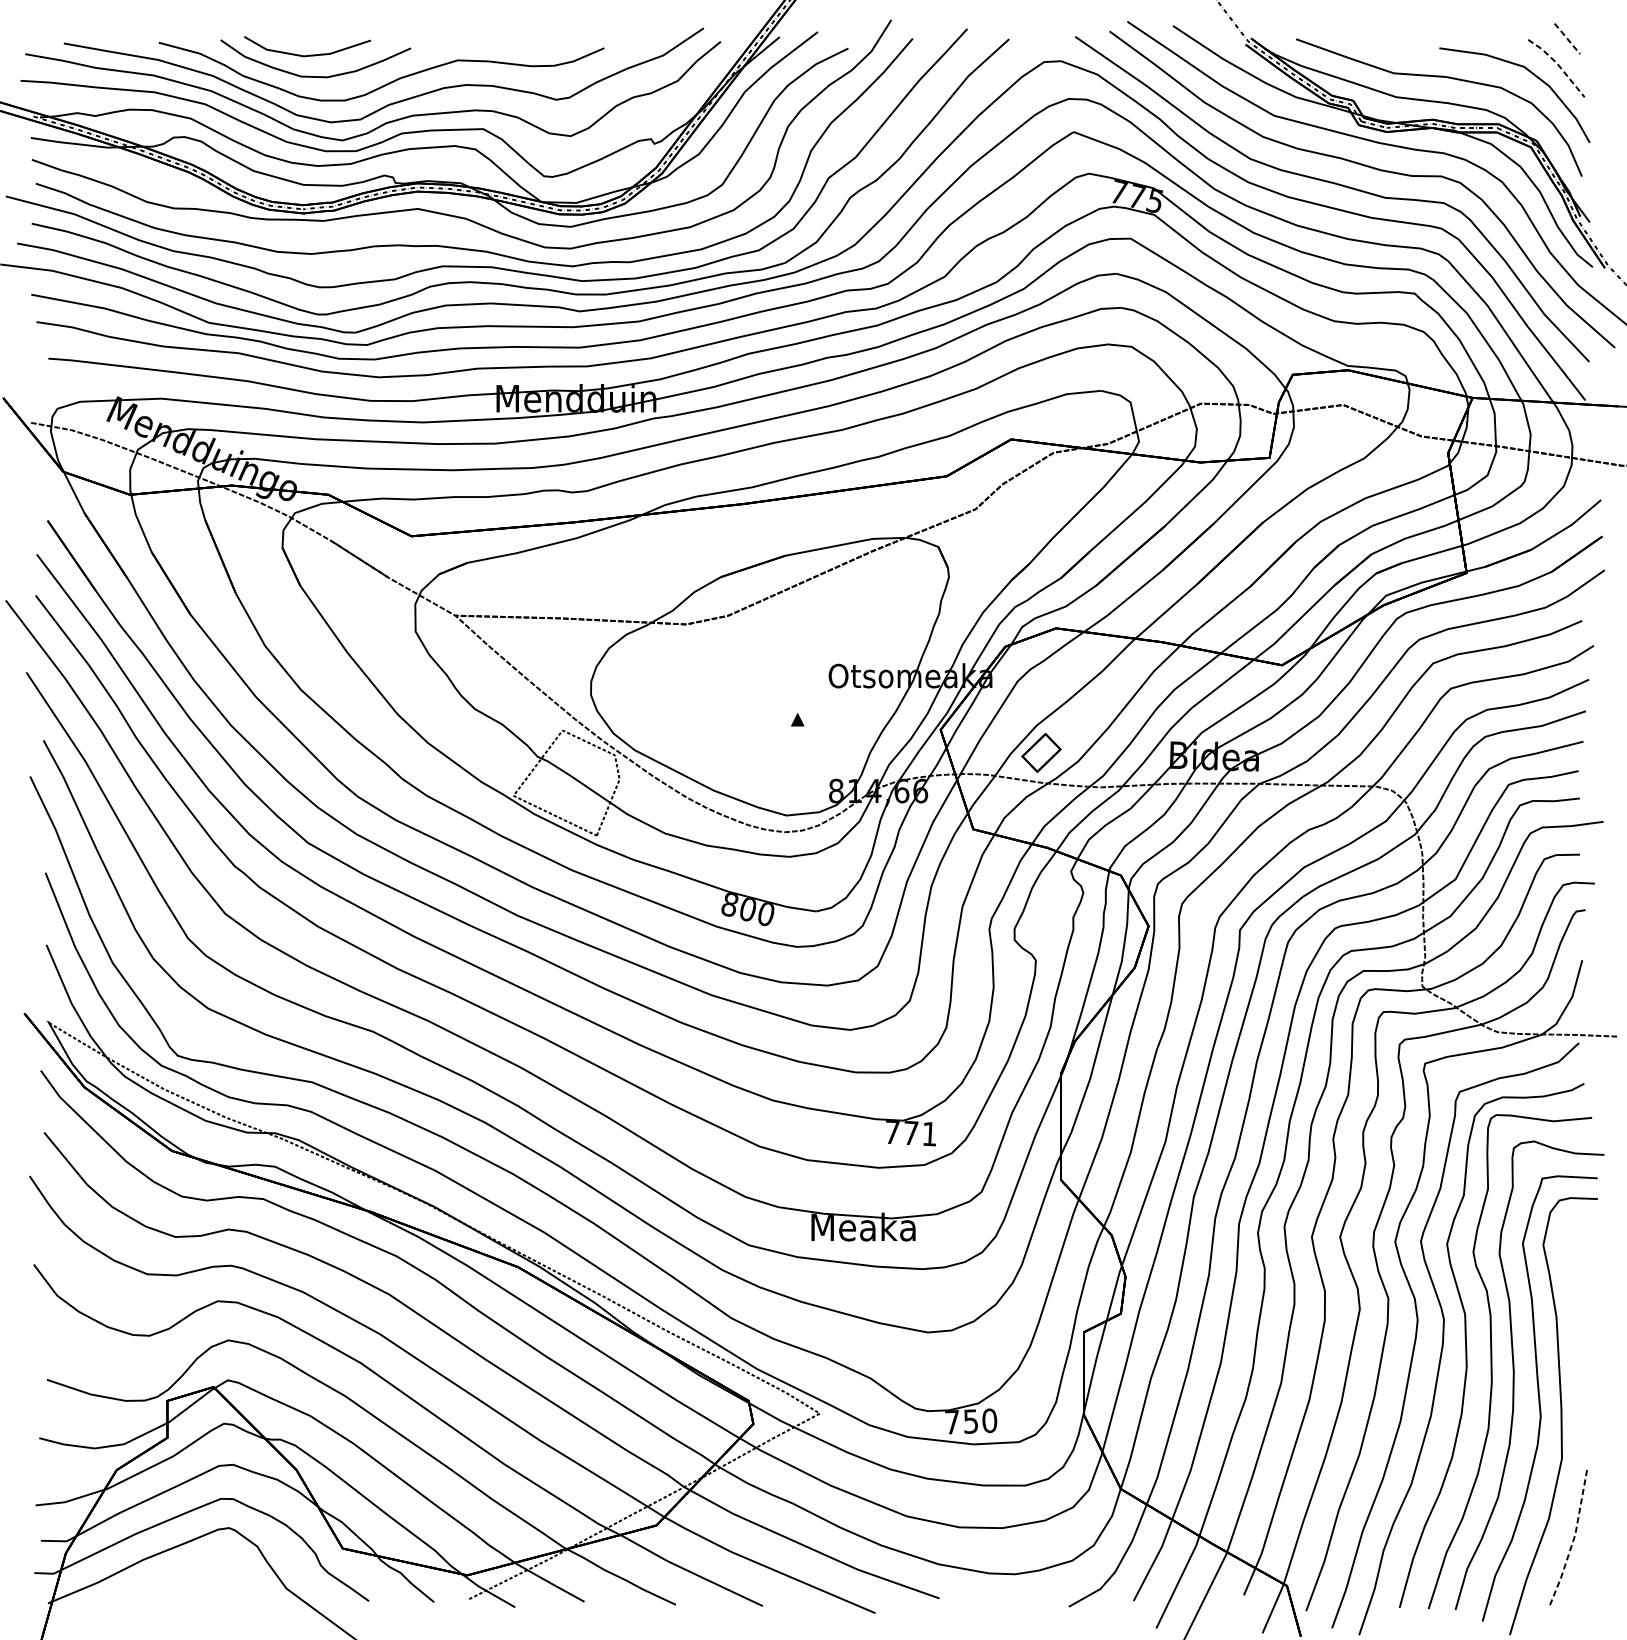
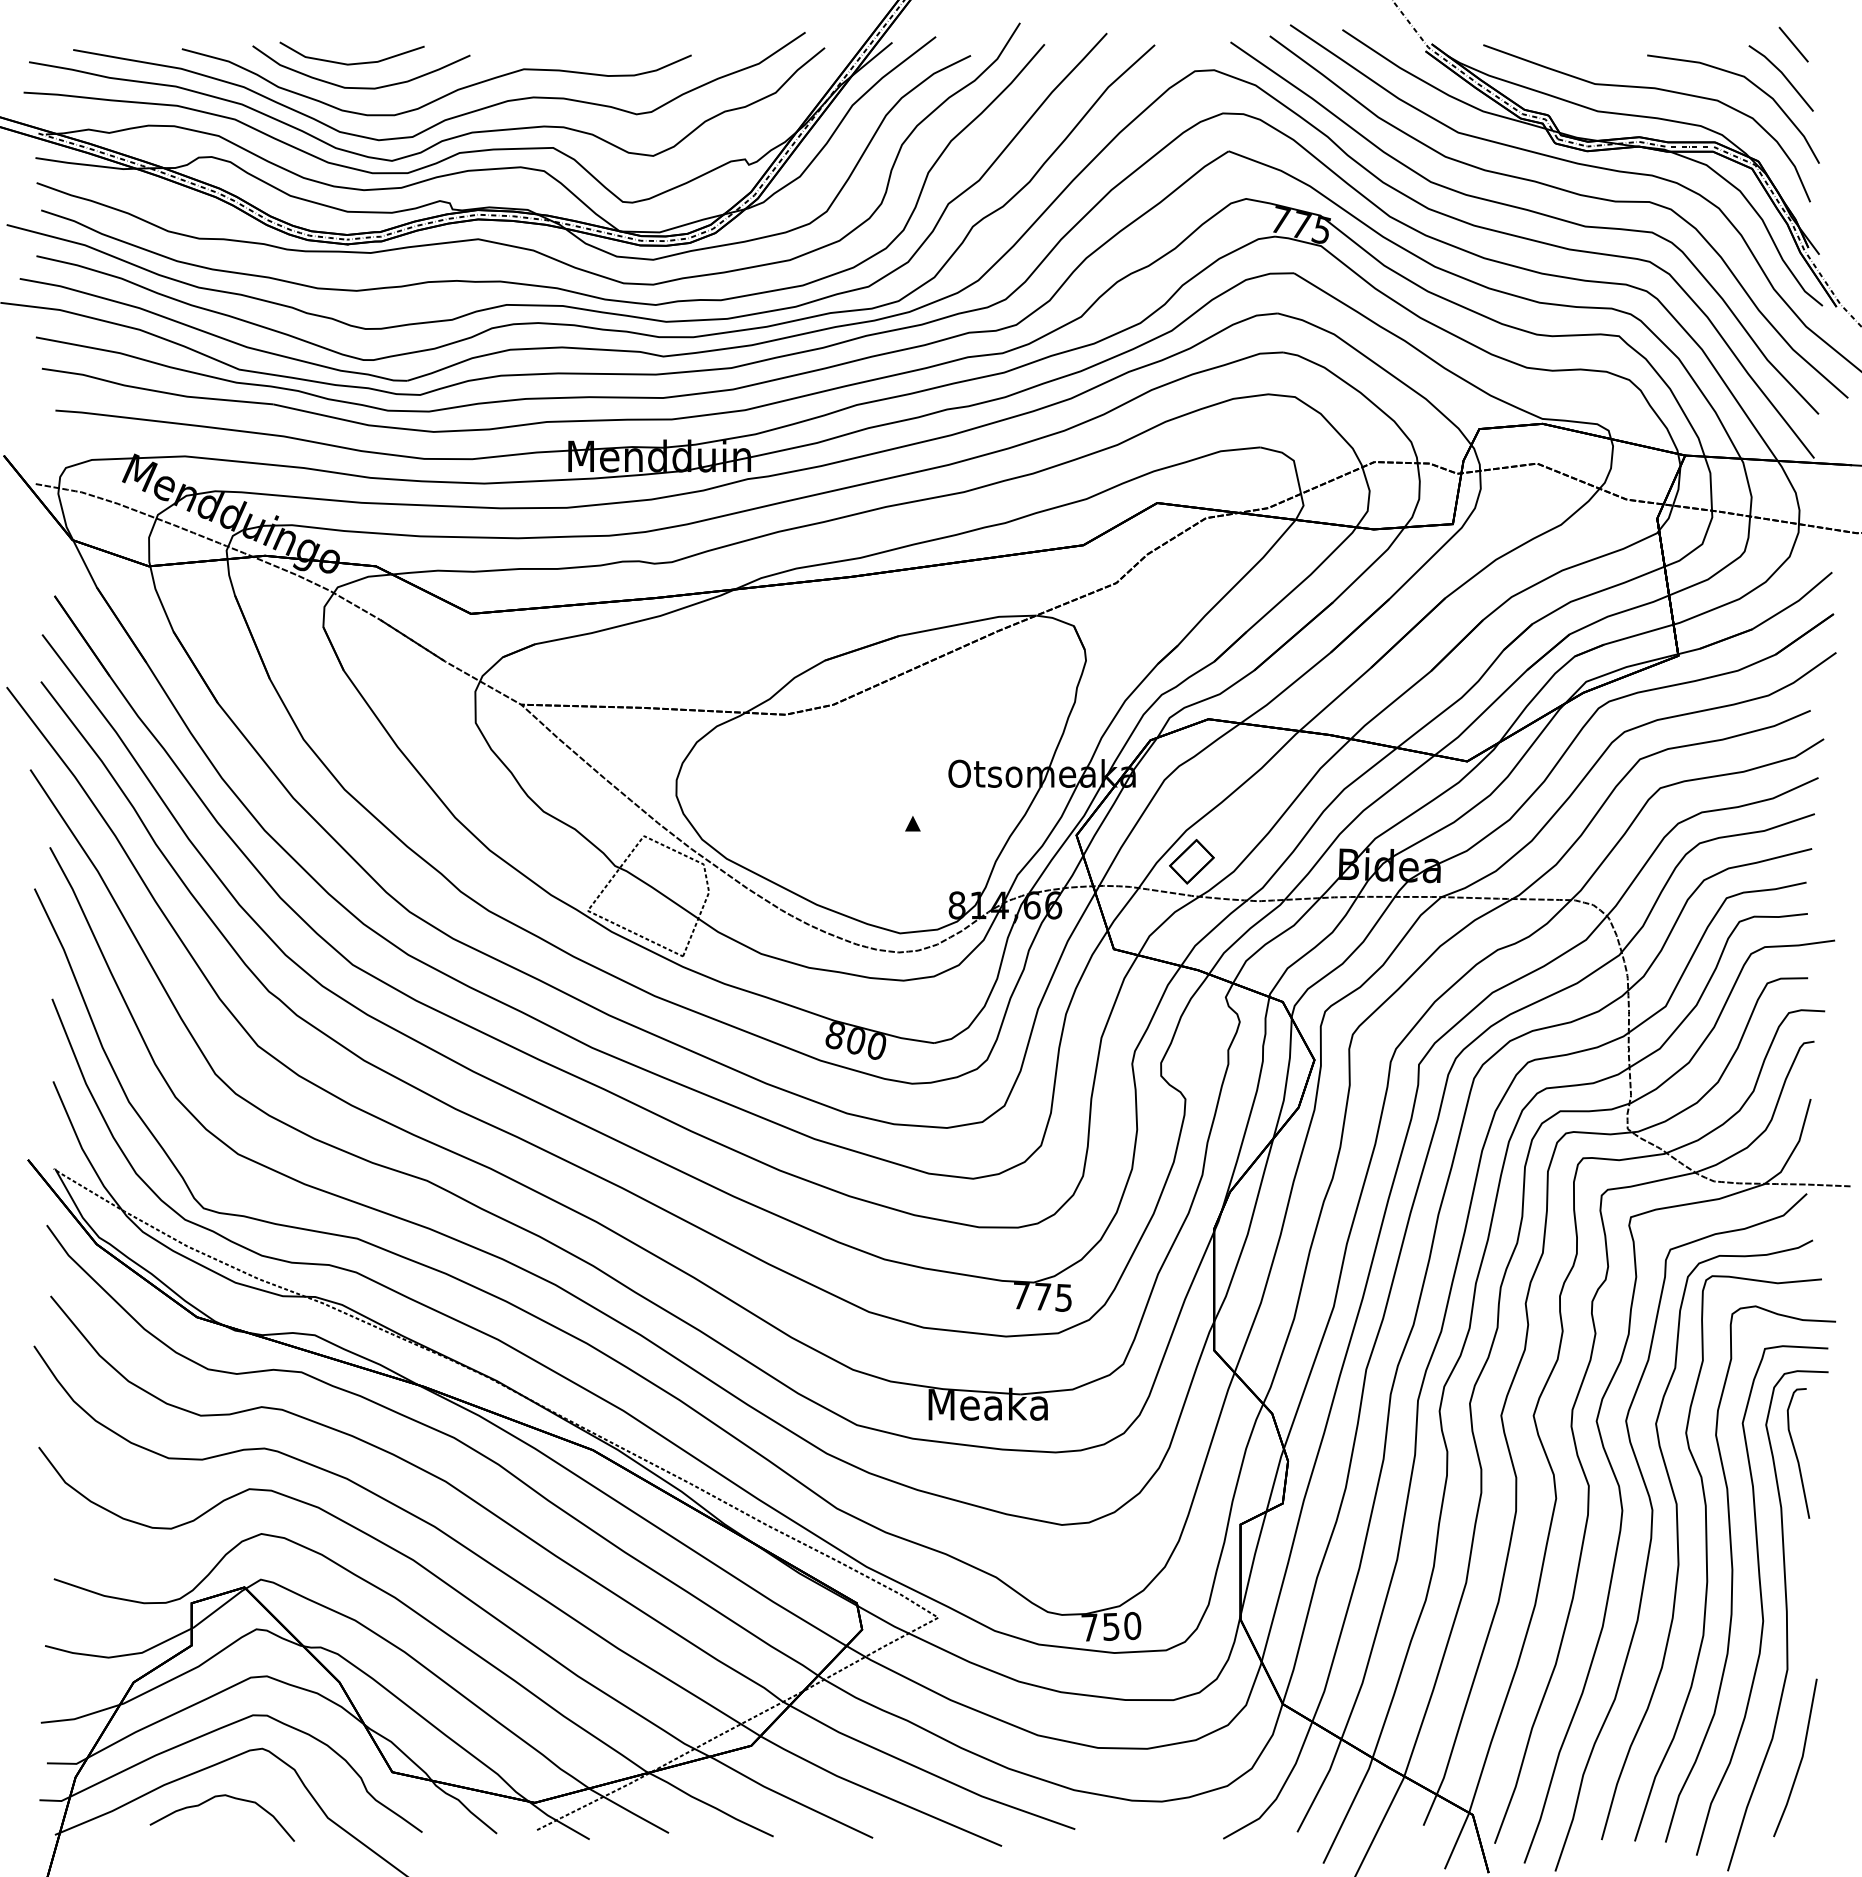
line: (1567, 38) -> (1793, 44), dashed -> solid
line: (1558, 64) -> (1783, 74), dashed -> solid
text: (929, 1133) -> (1063, 1297), 771 -> 775
curve: (1569, 1270) -> (1796, 1453), added
line: (1574, 1537) -> (1801, 1759), dashed -> solid
curve: (183, 1573) -> (210, 1800), added

